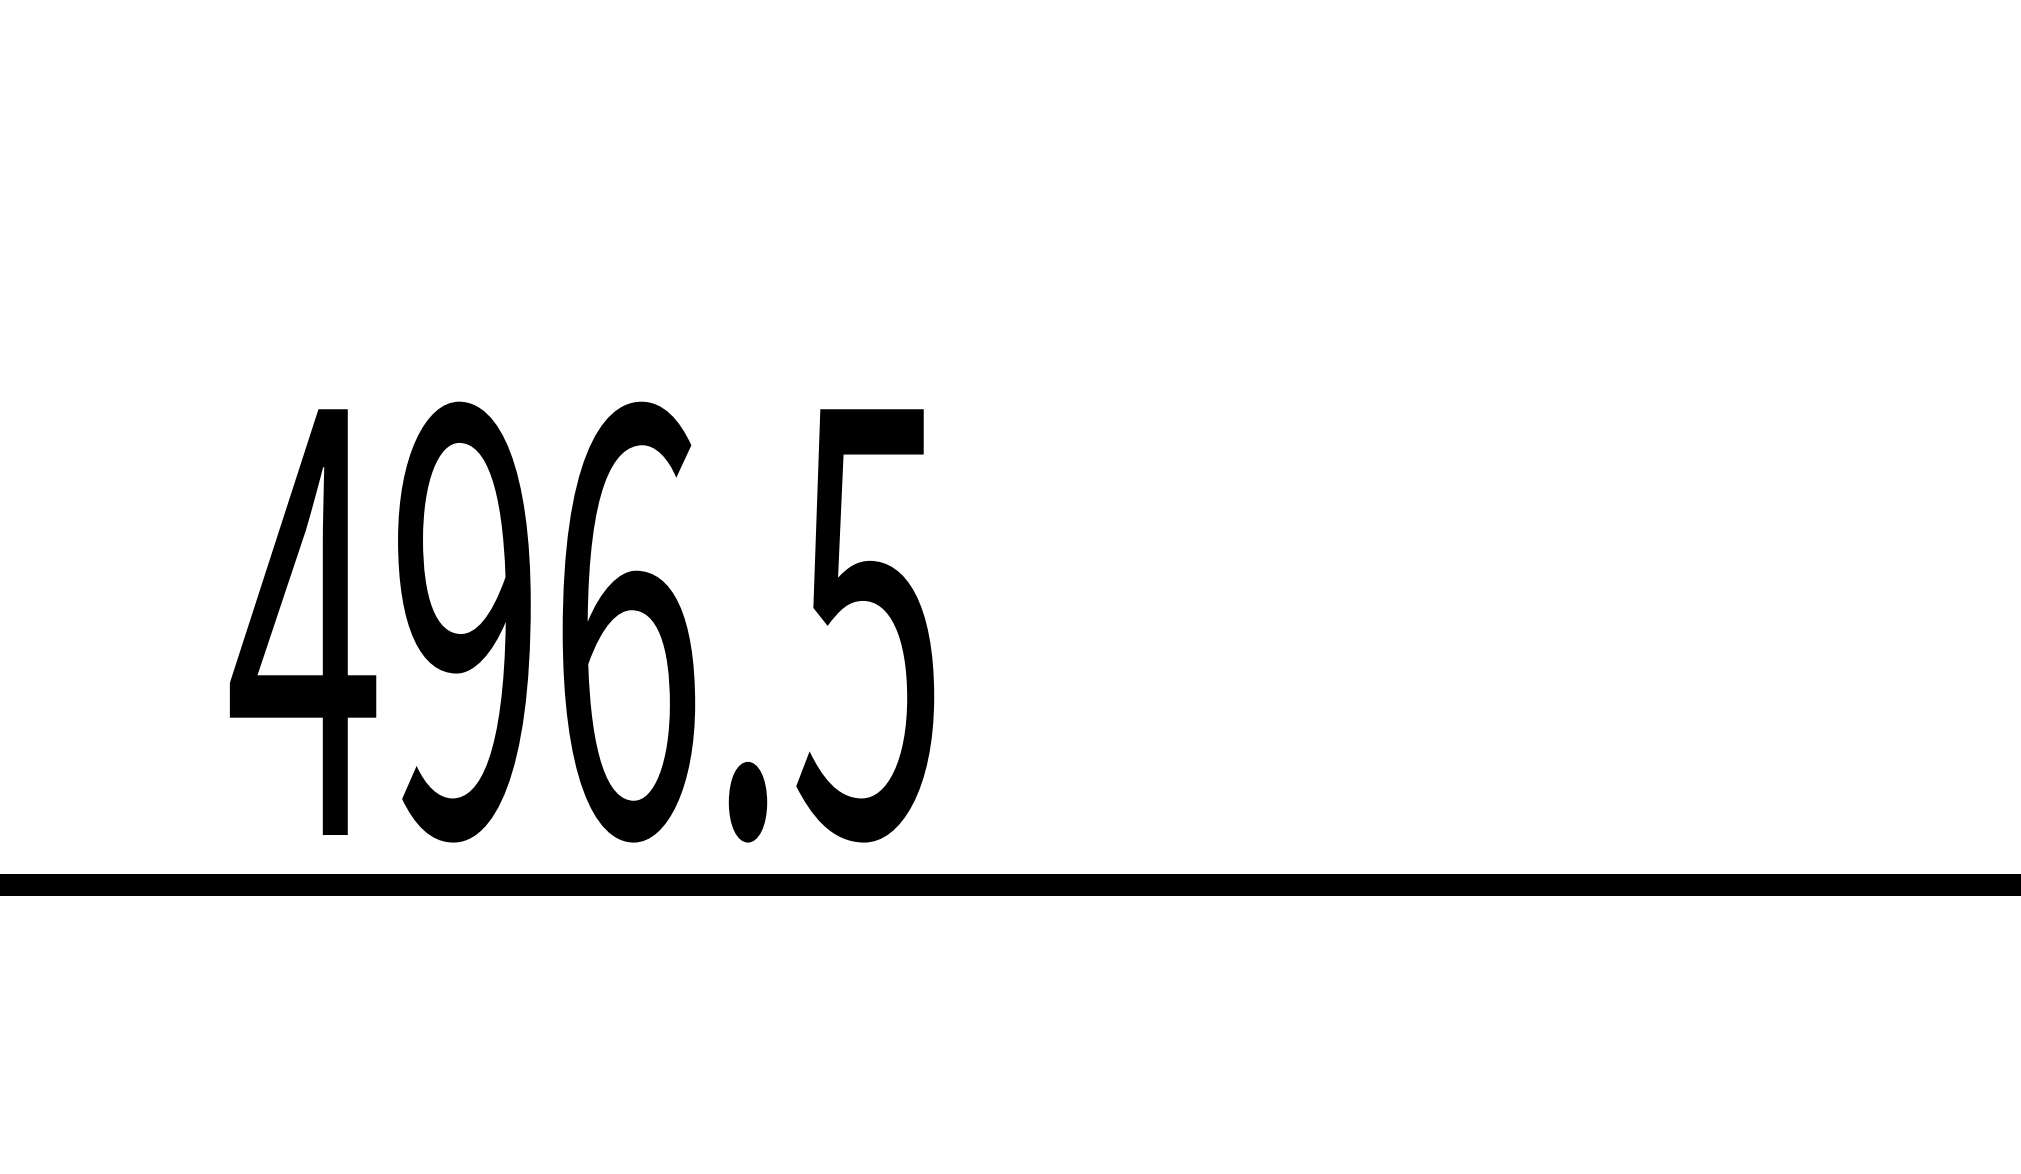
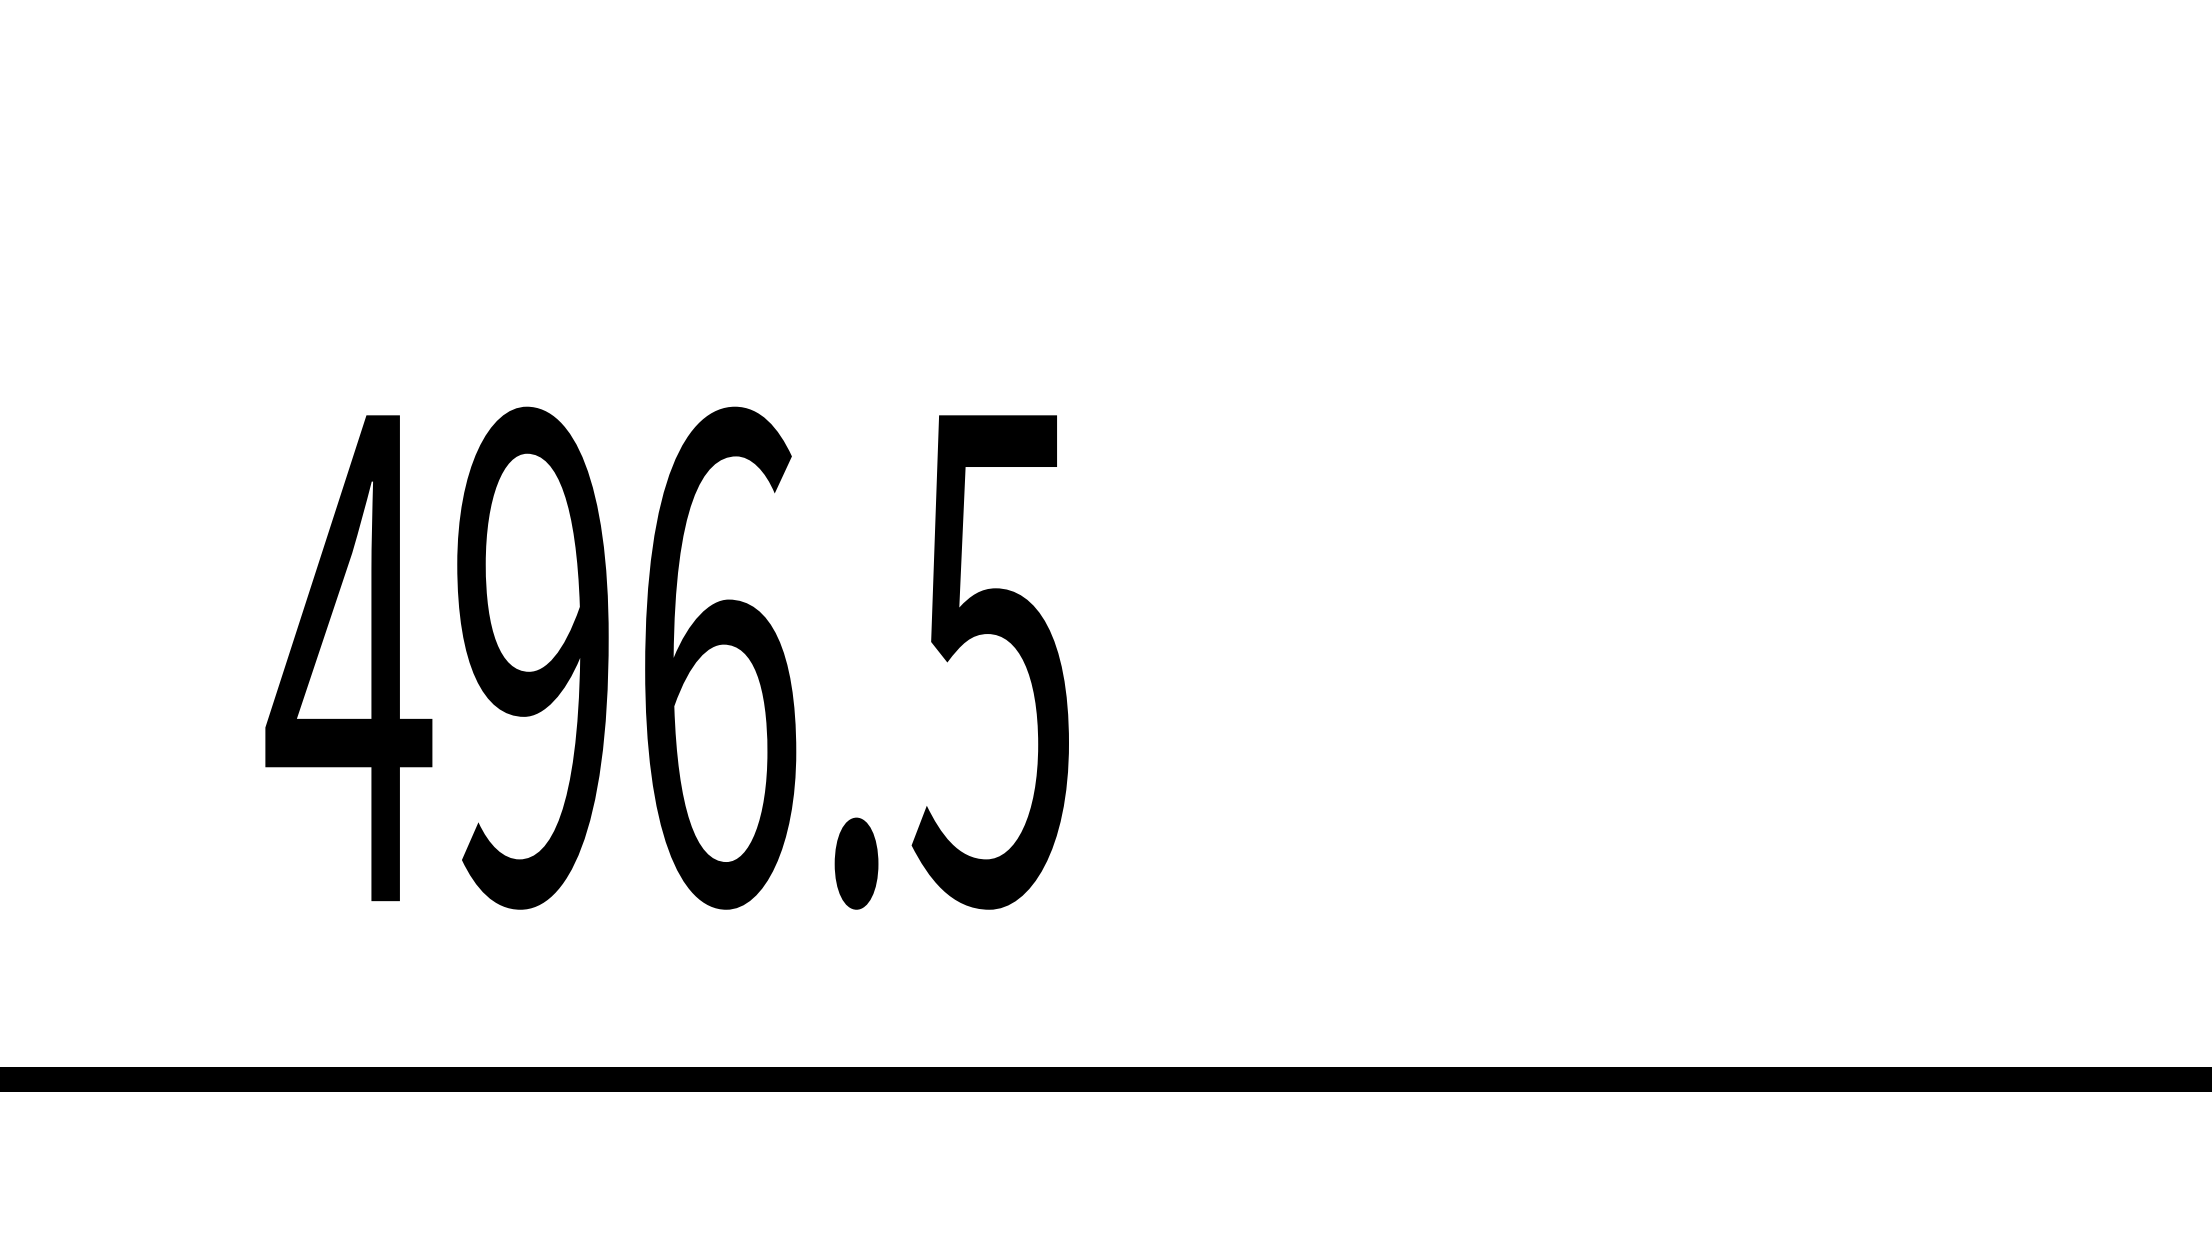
text: (582, 621) -> (667, 657), moved

